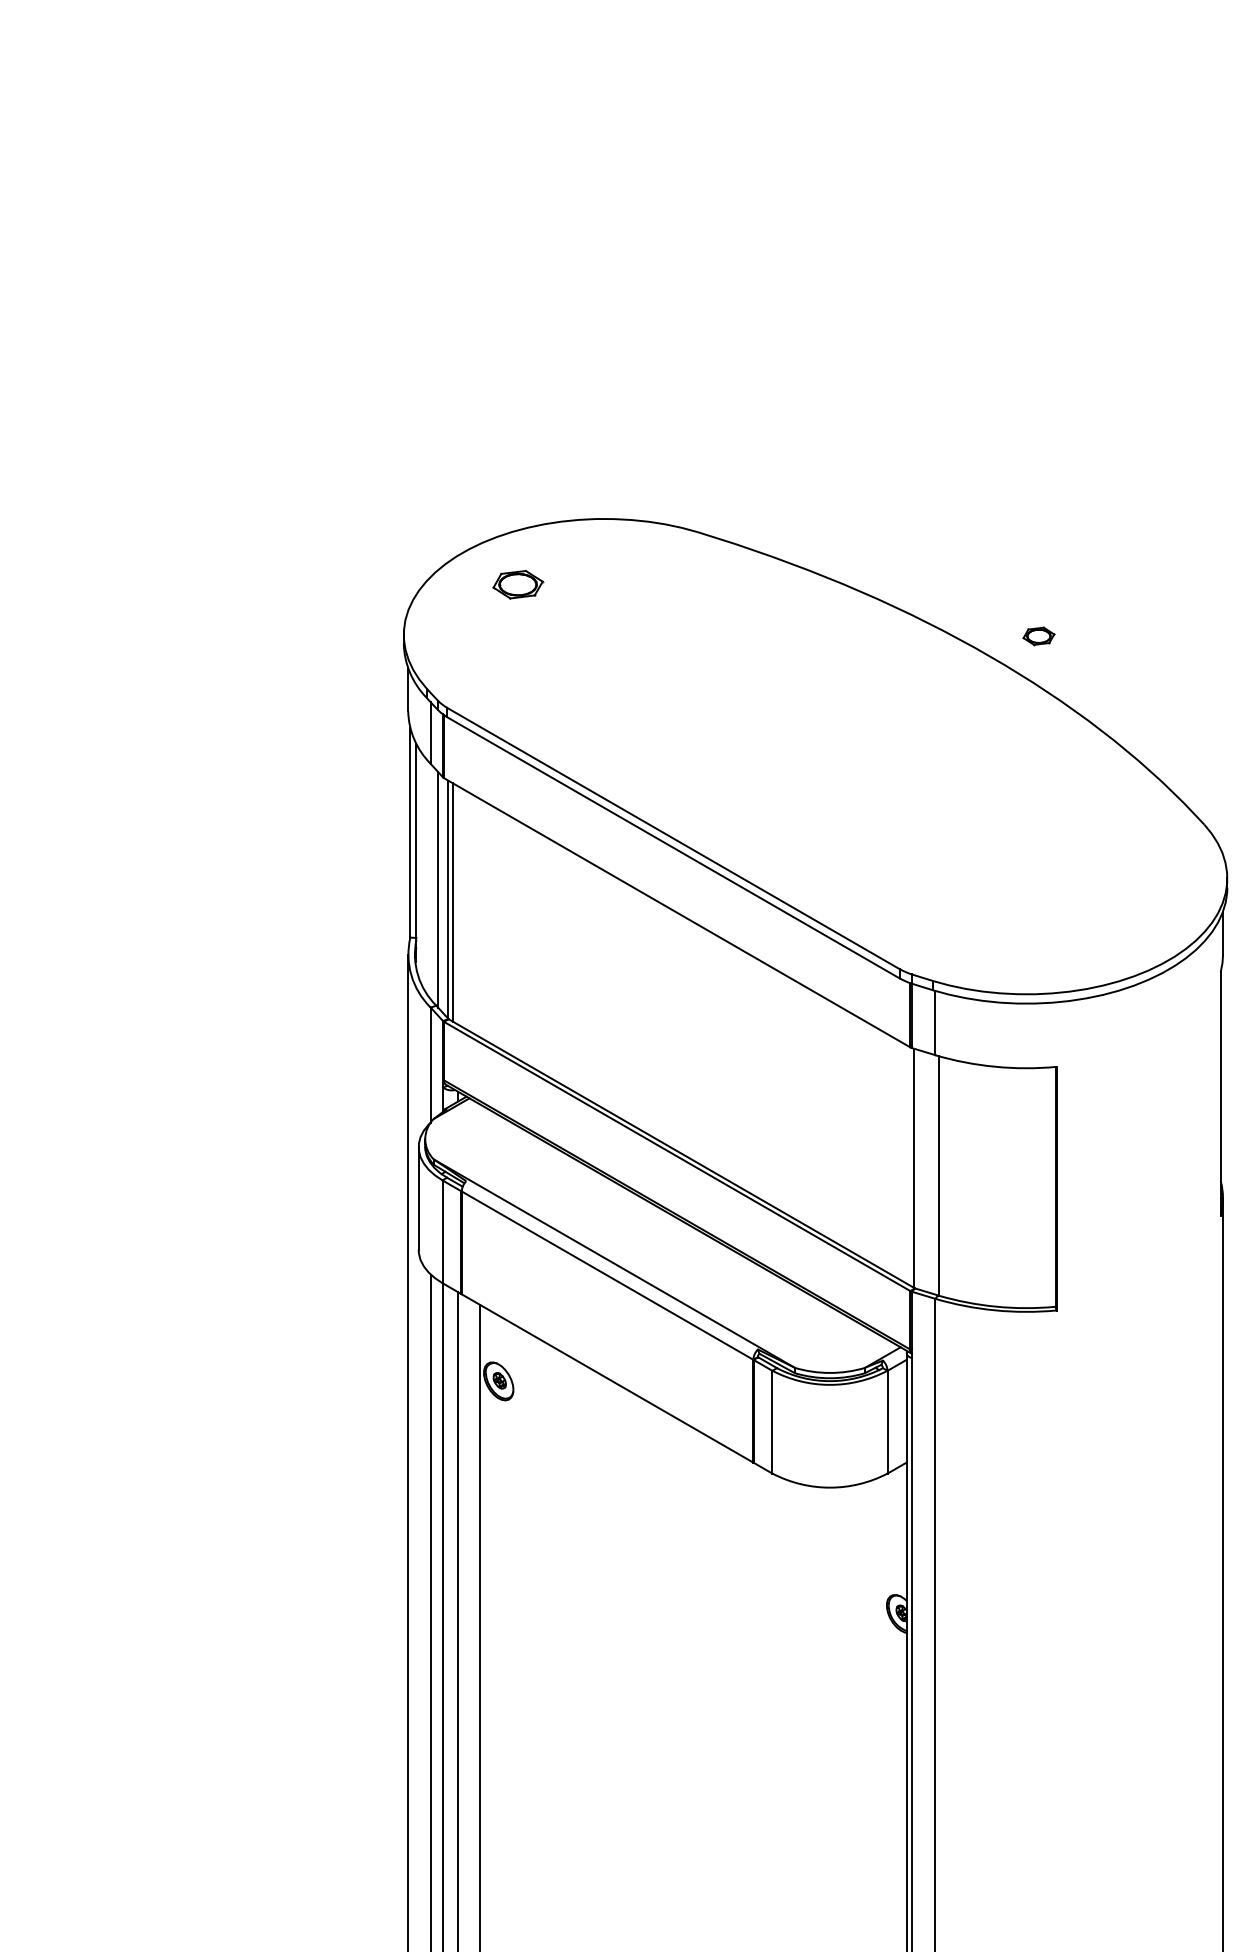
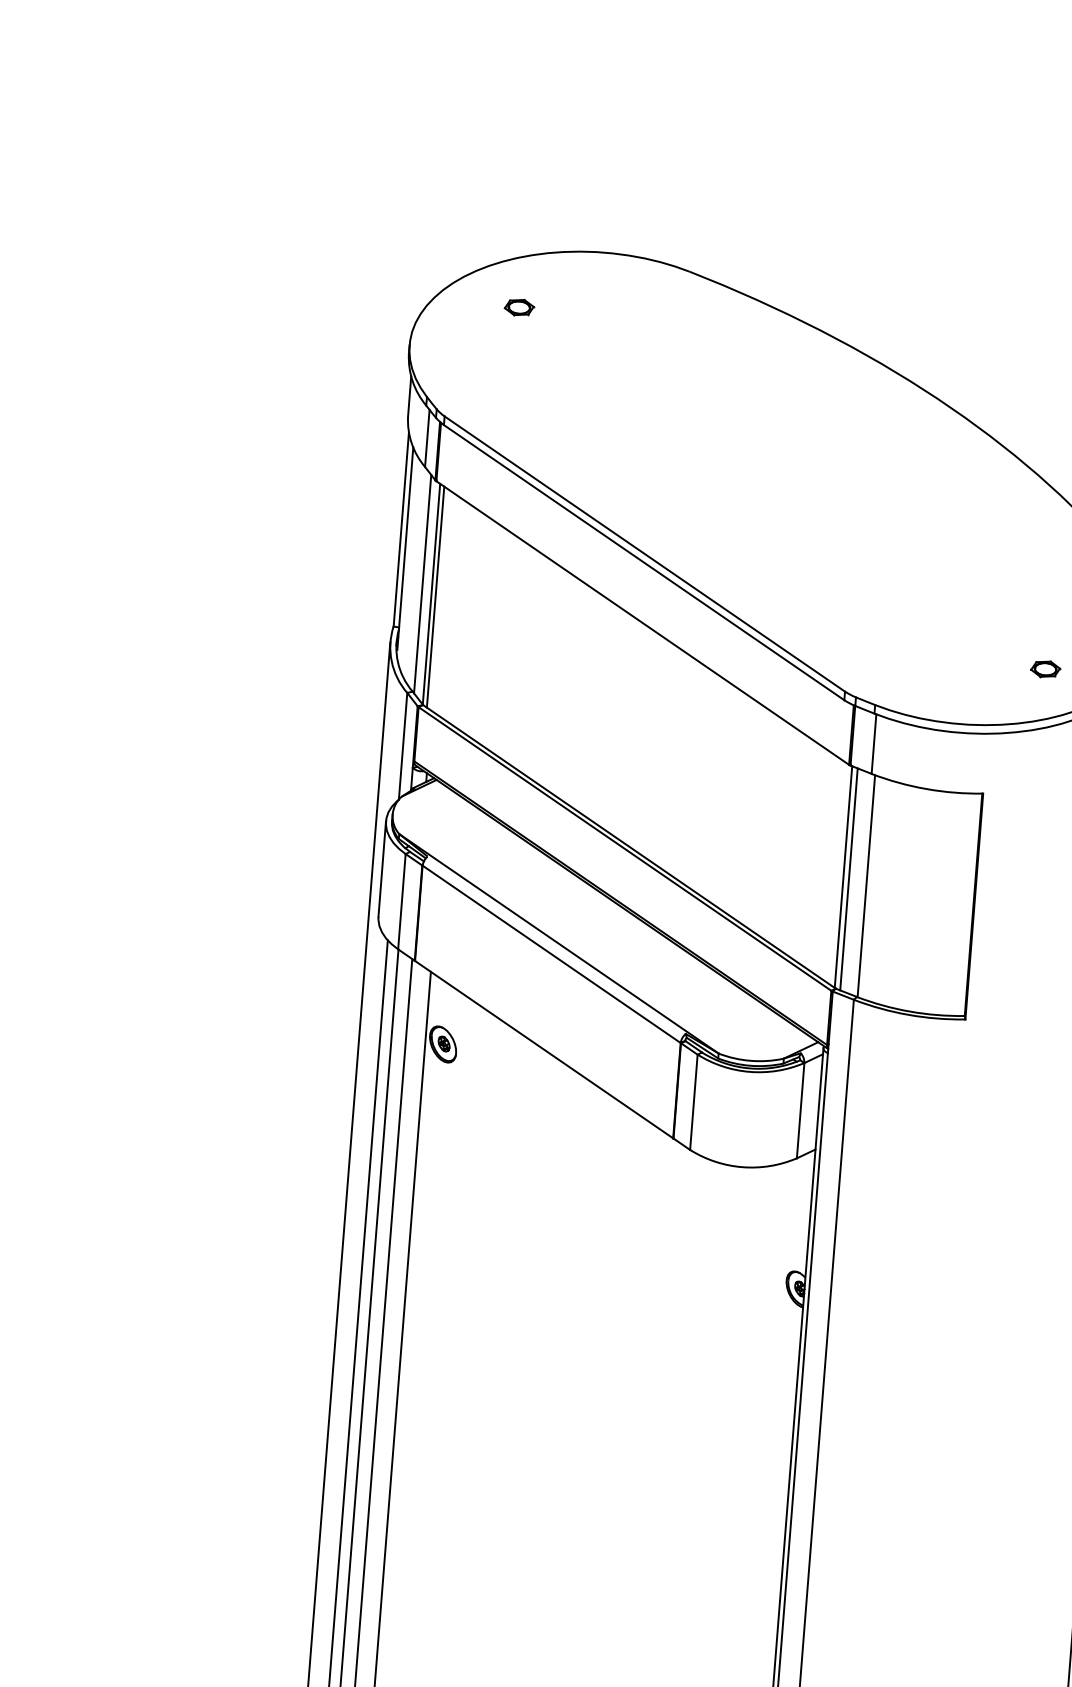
part: (518, 585) -> (519, 308), size x0.62
part: (1038, 636) -> (1045, 669), moved
line: (919, 1169) -> (848, 878), added

